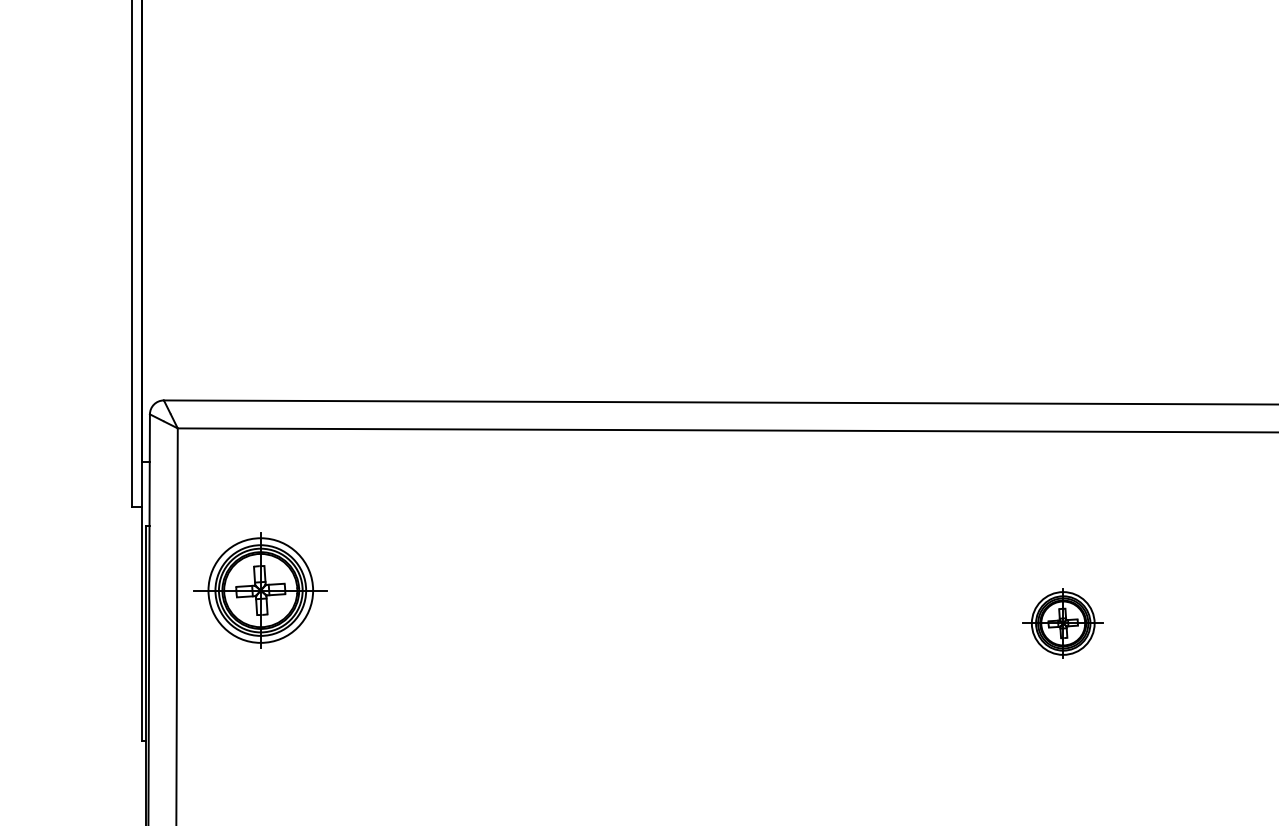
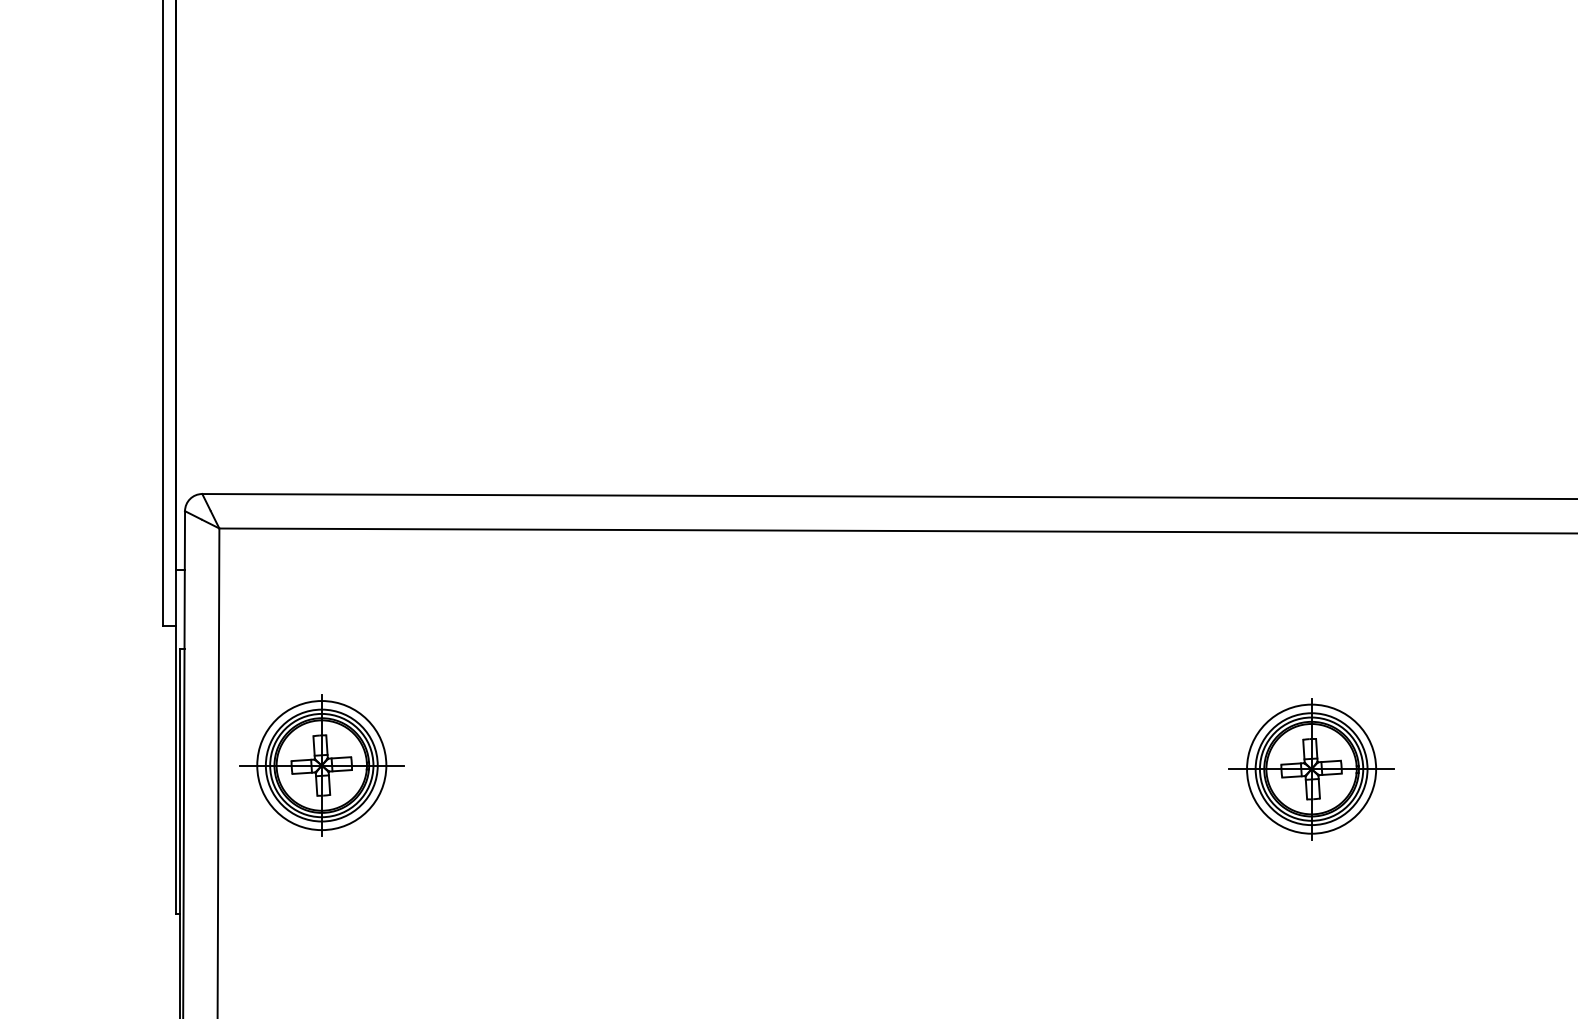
part: (260, 590) -> (321, 765), moved
part: (1063, 623) -> (1312, 769), size x1.67

